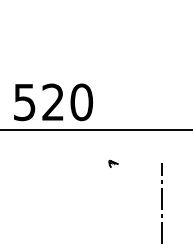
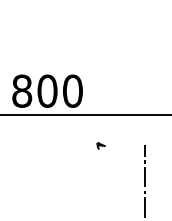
text: (38, 102) -> (34, 91), 520 -> 800

